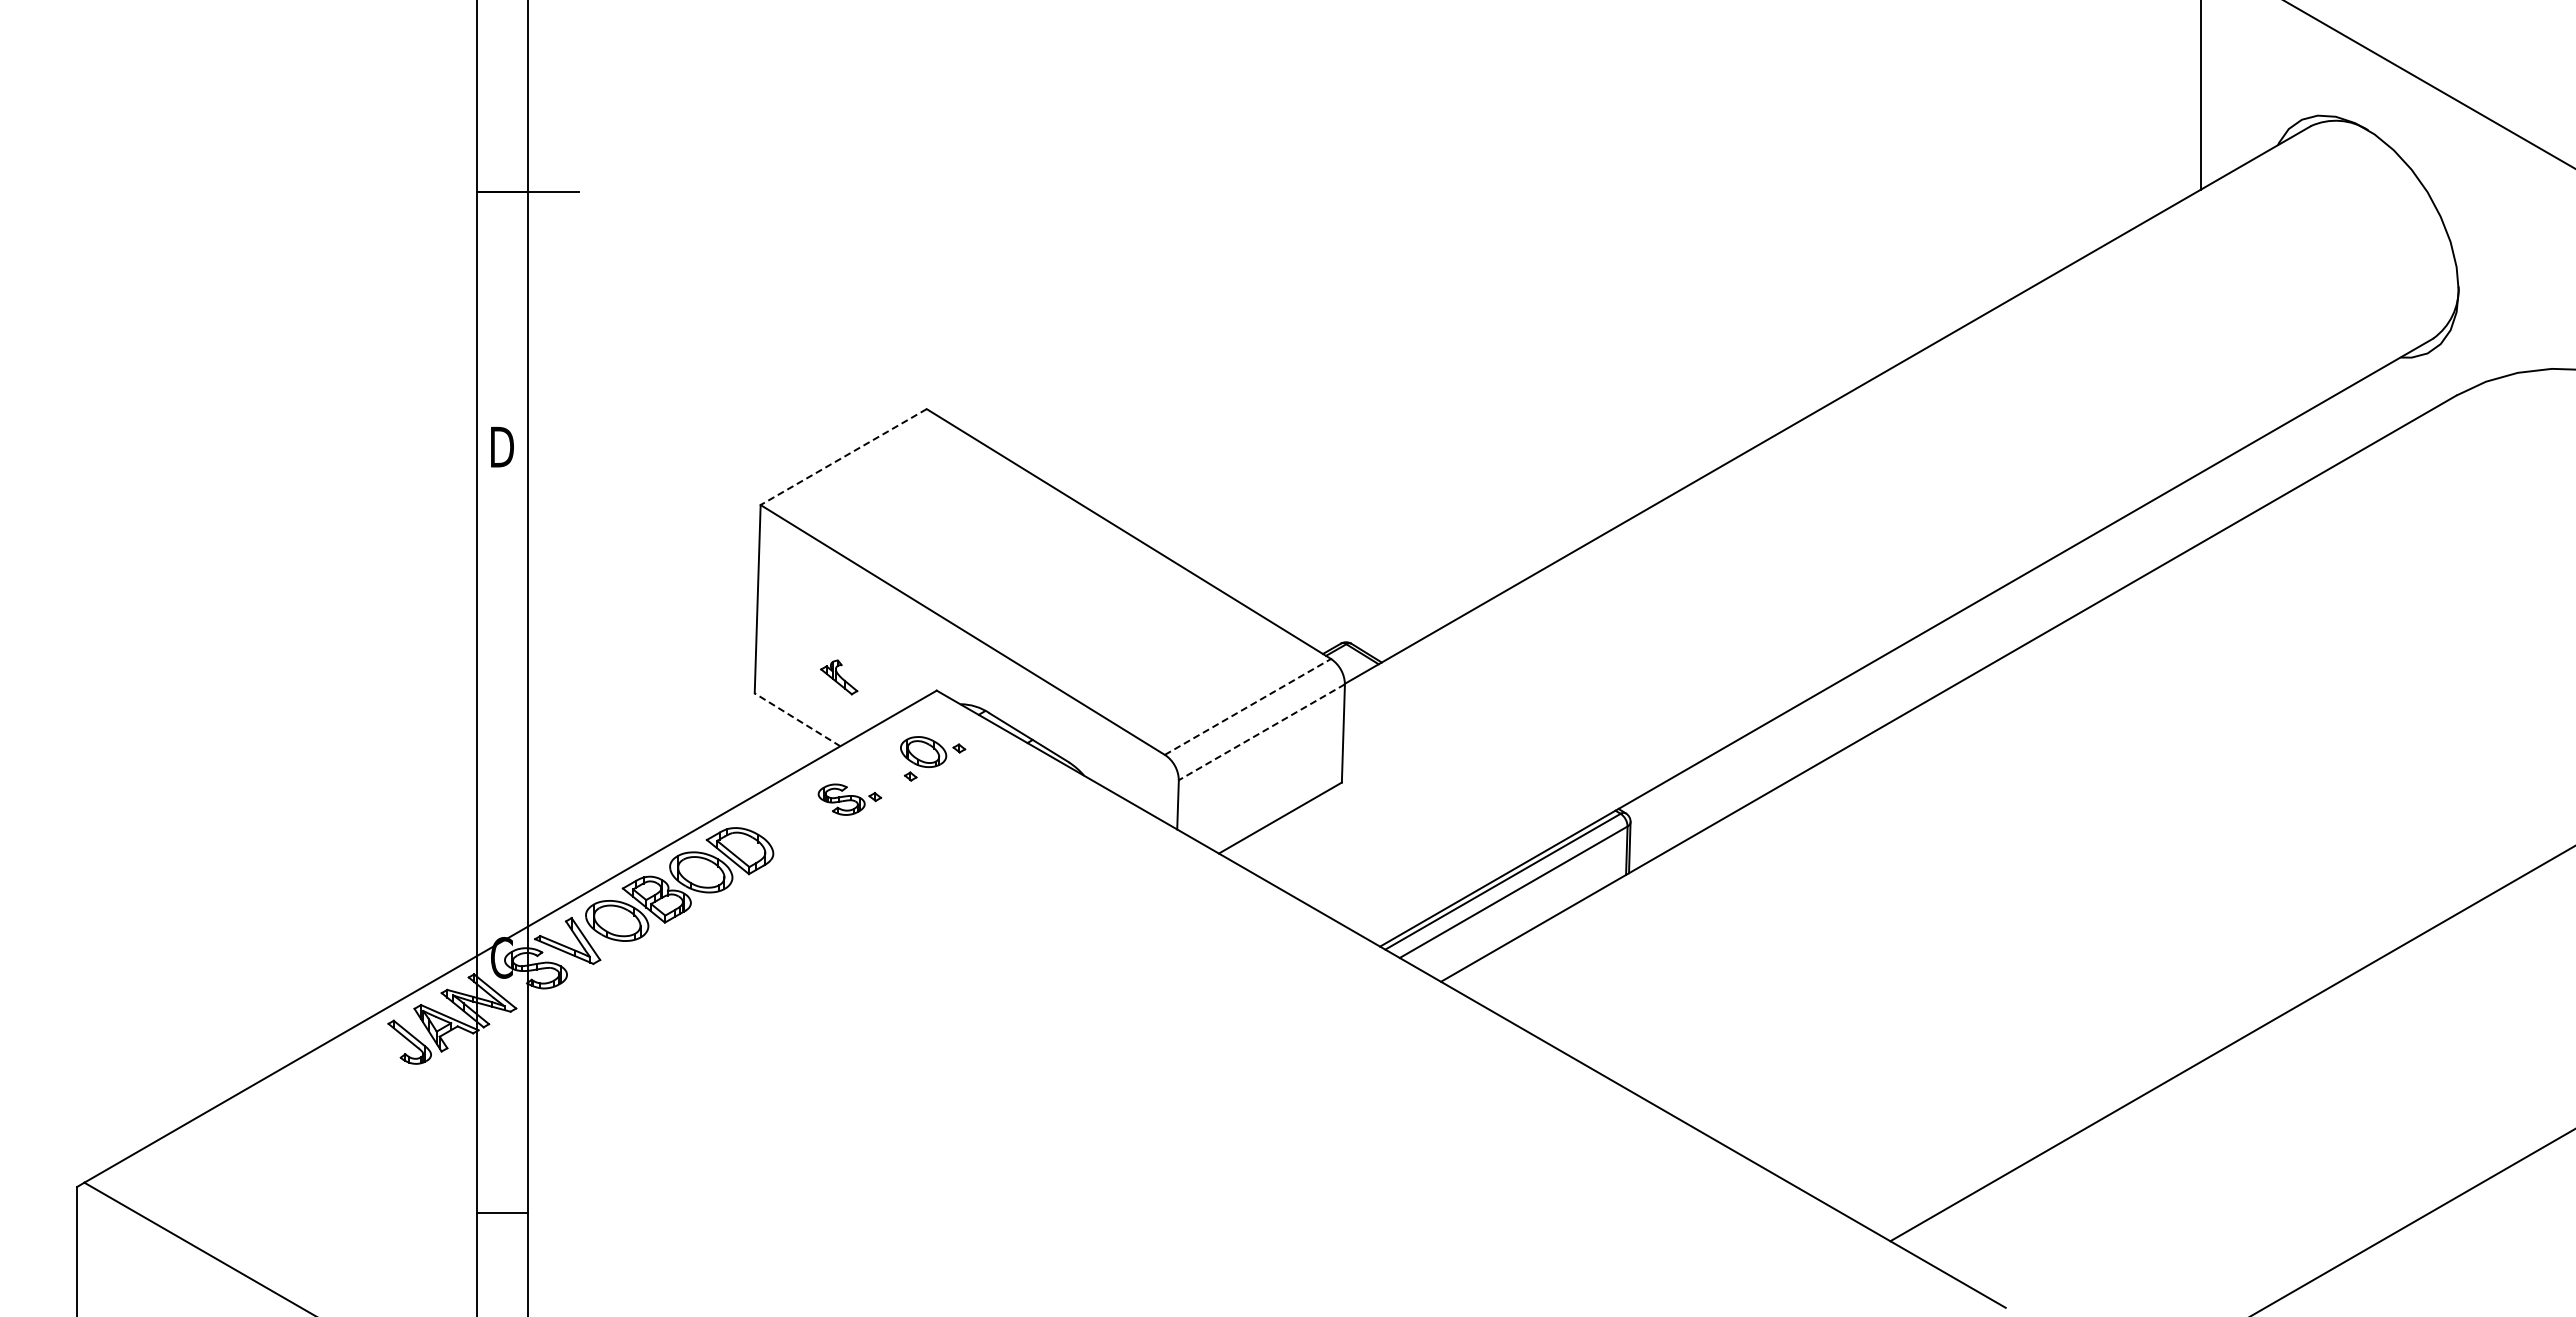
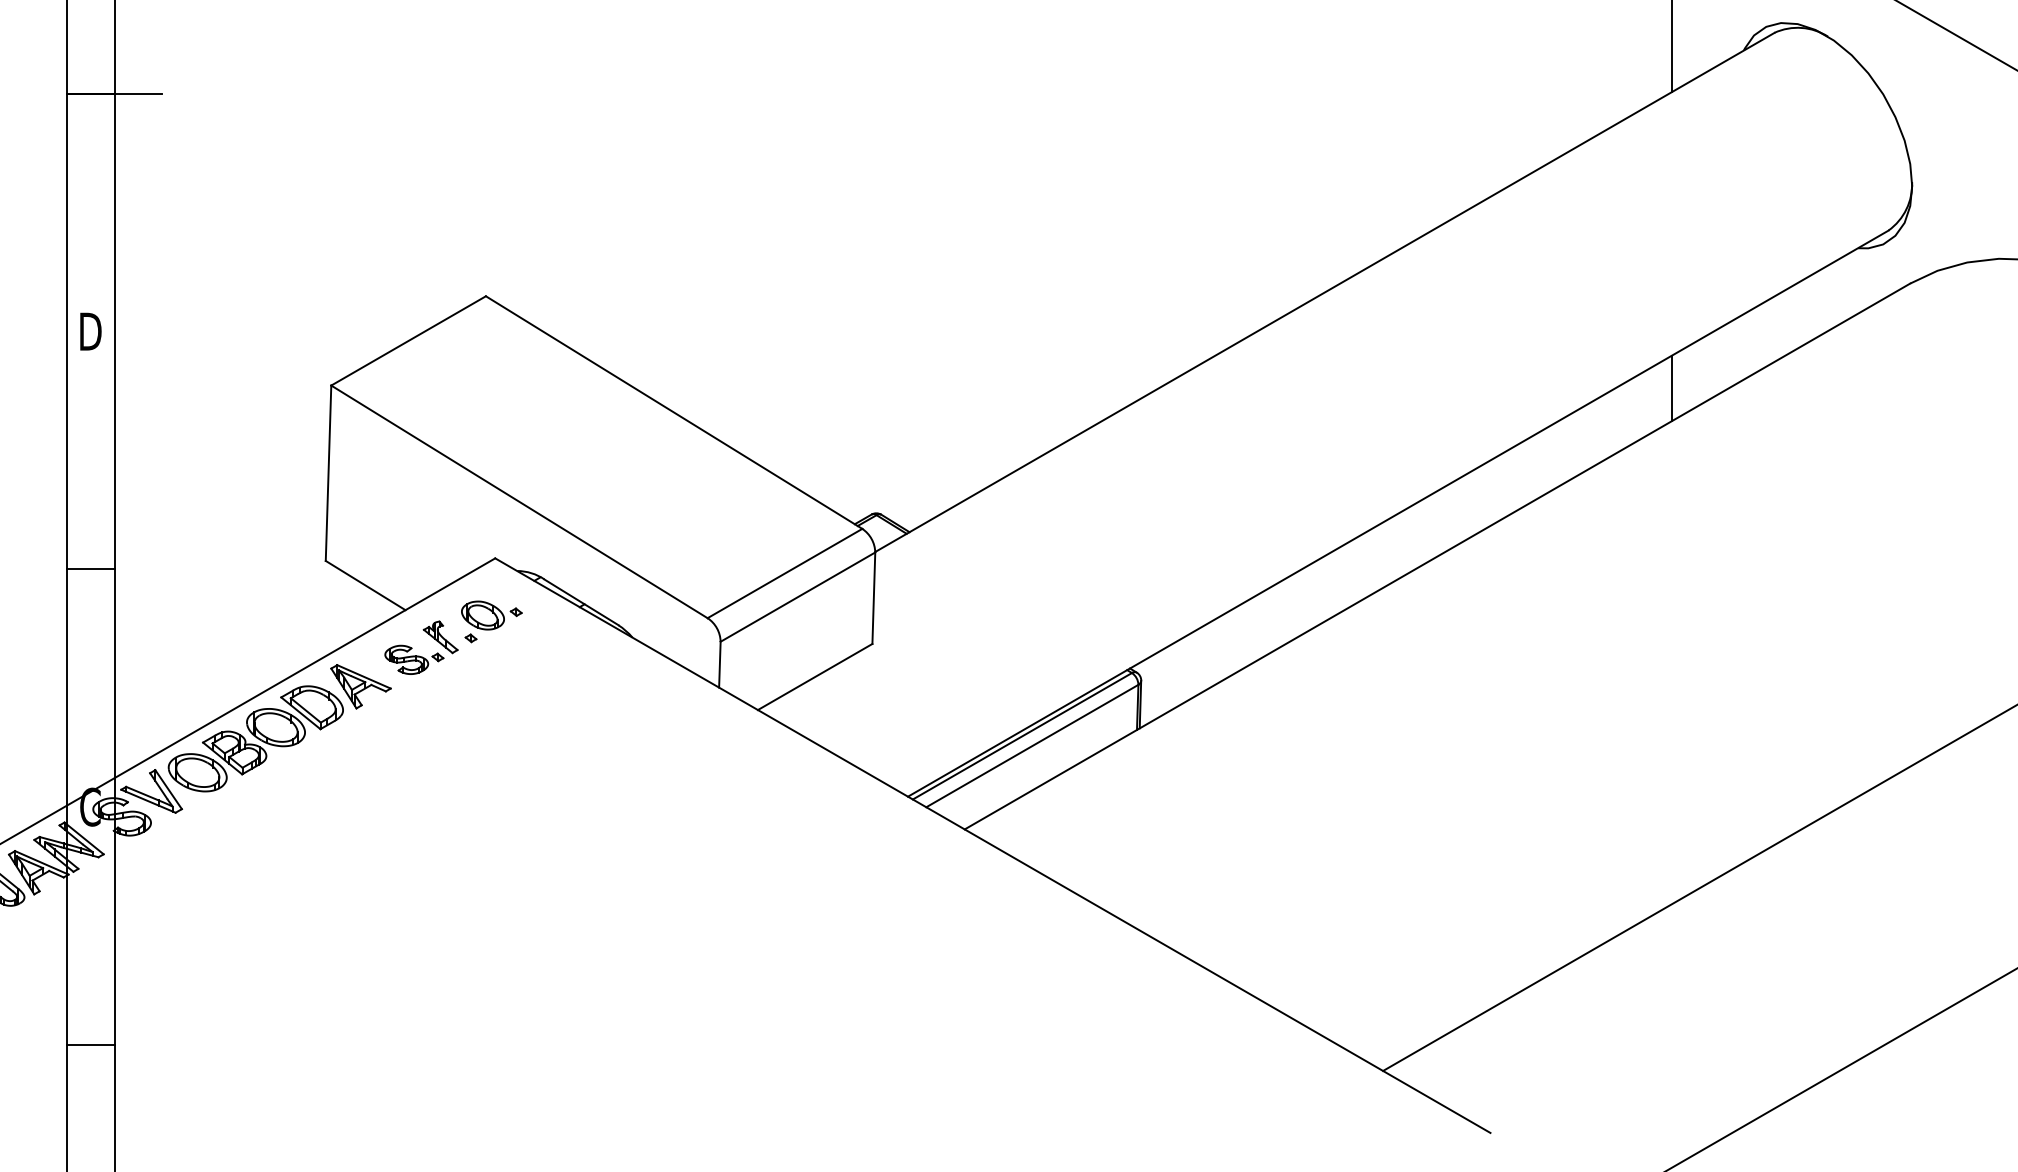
line: (843, 457) -> (408, 341), dashed -> solid
line: (2200, 507) -> (1671, 387), added
part: (839, 677) -> (441, 637), moved
line: (501, 702) -> (90, 569), added
line: (1247, 706) -> (784, 573), dashed -> solid
line: (797, 719) -> (365, 585), dashed -> solid
line: (1261, 732) -> (797, 597), dashed -> solid
part: (792, 828) -> (360, 686), added

